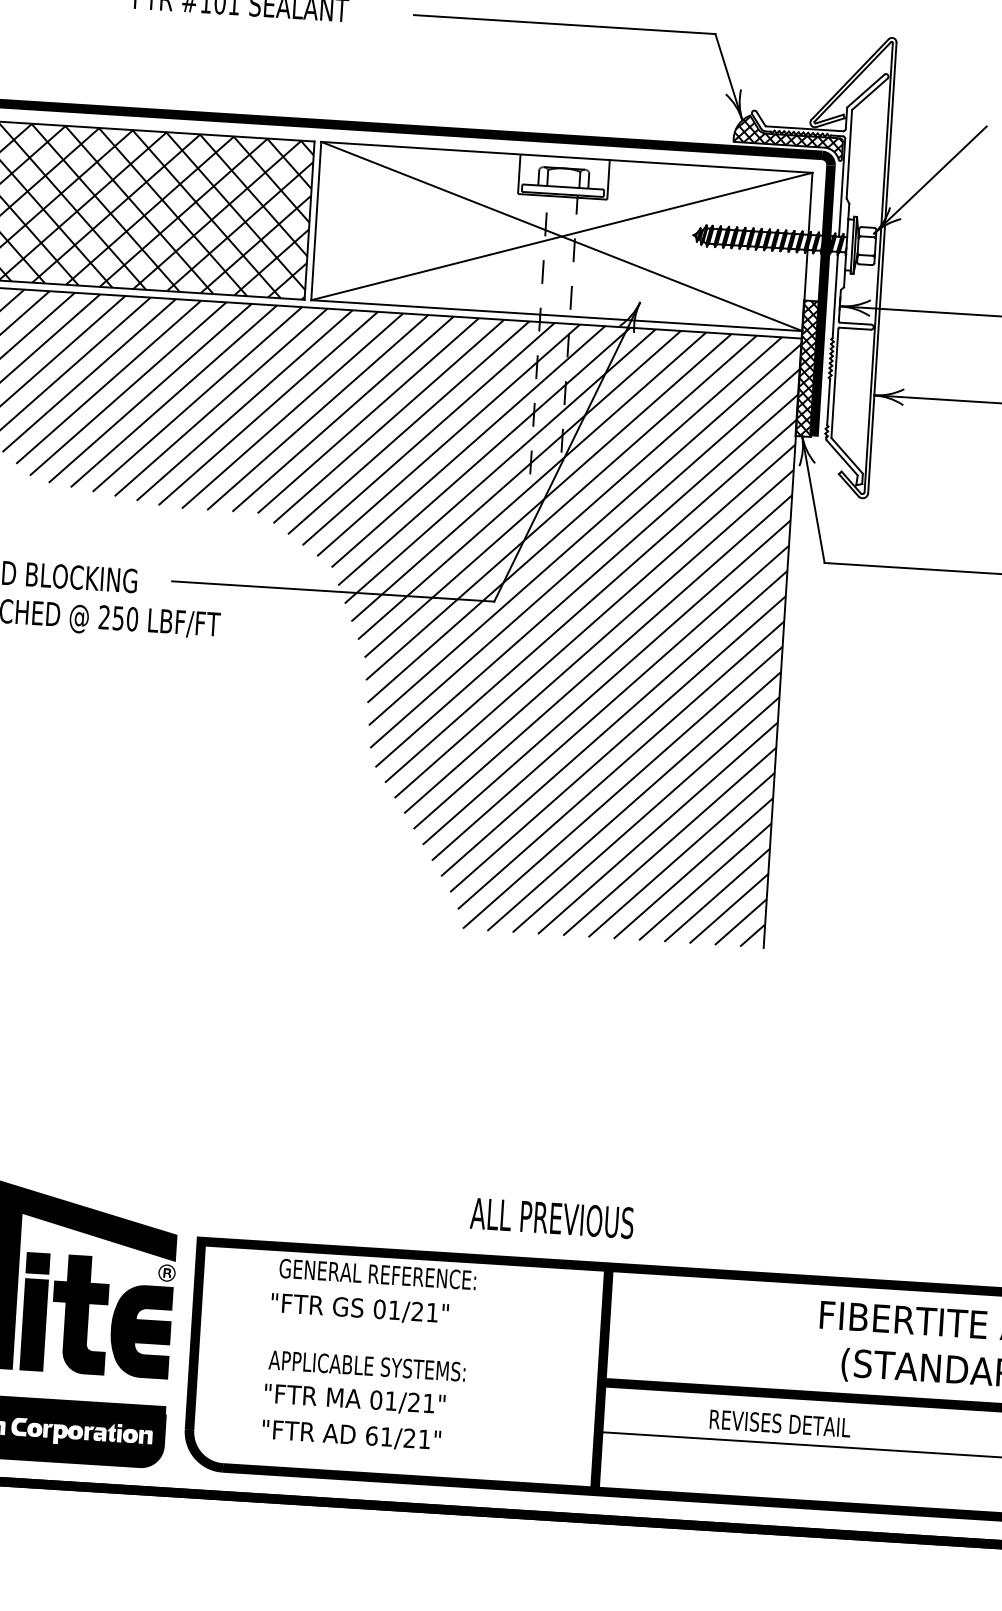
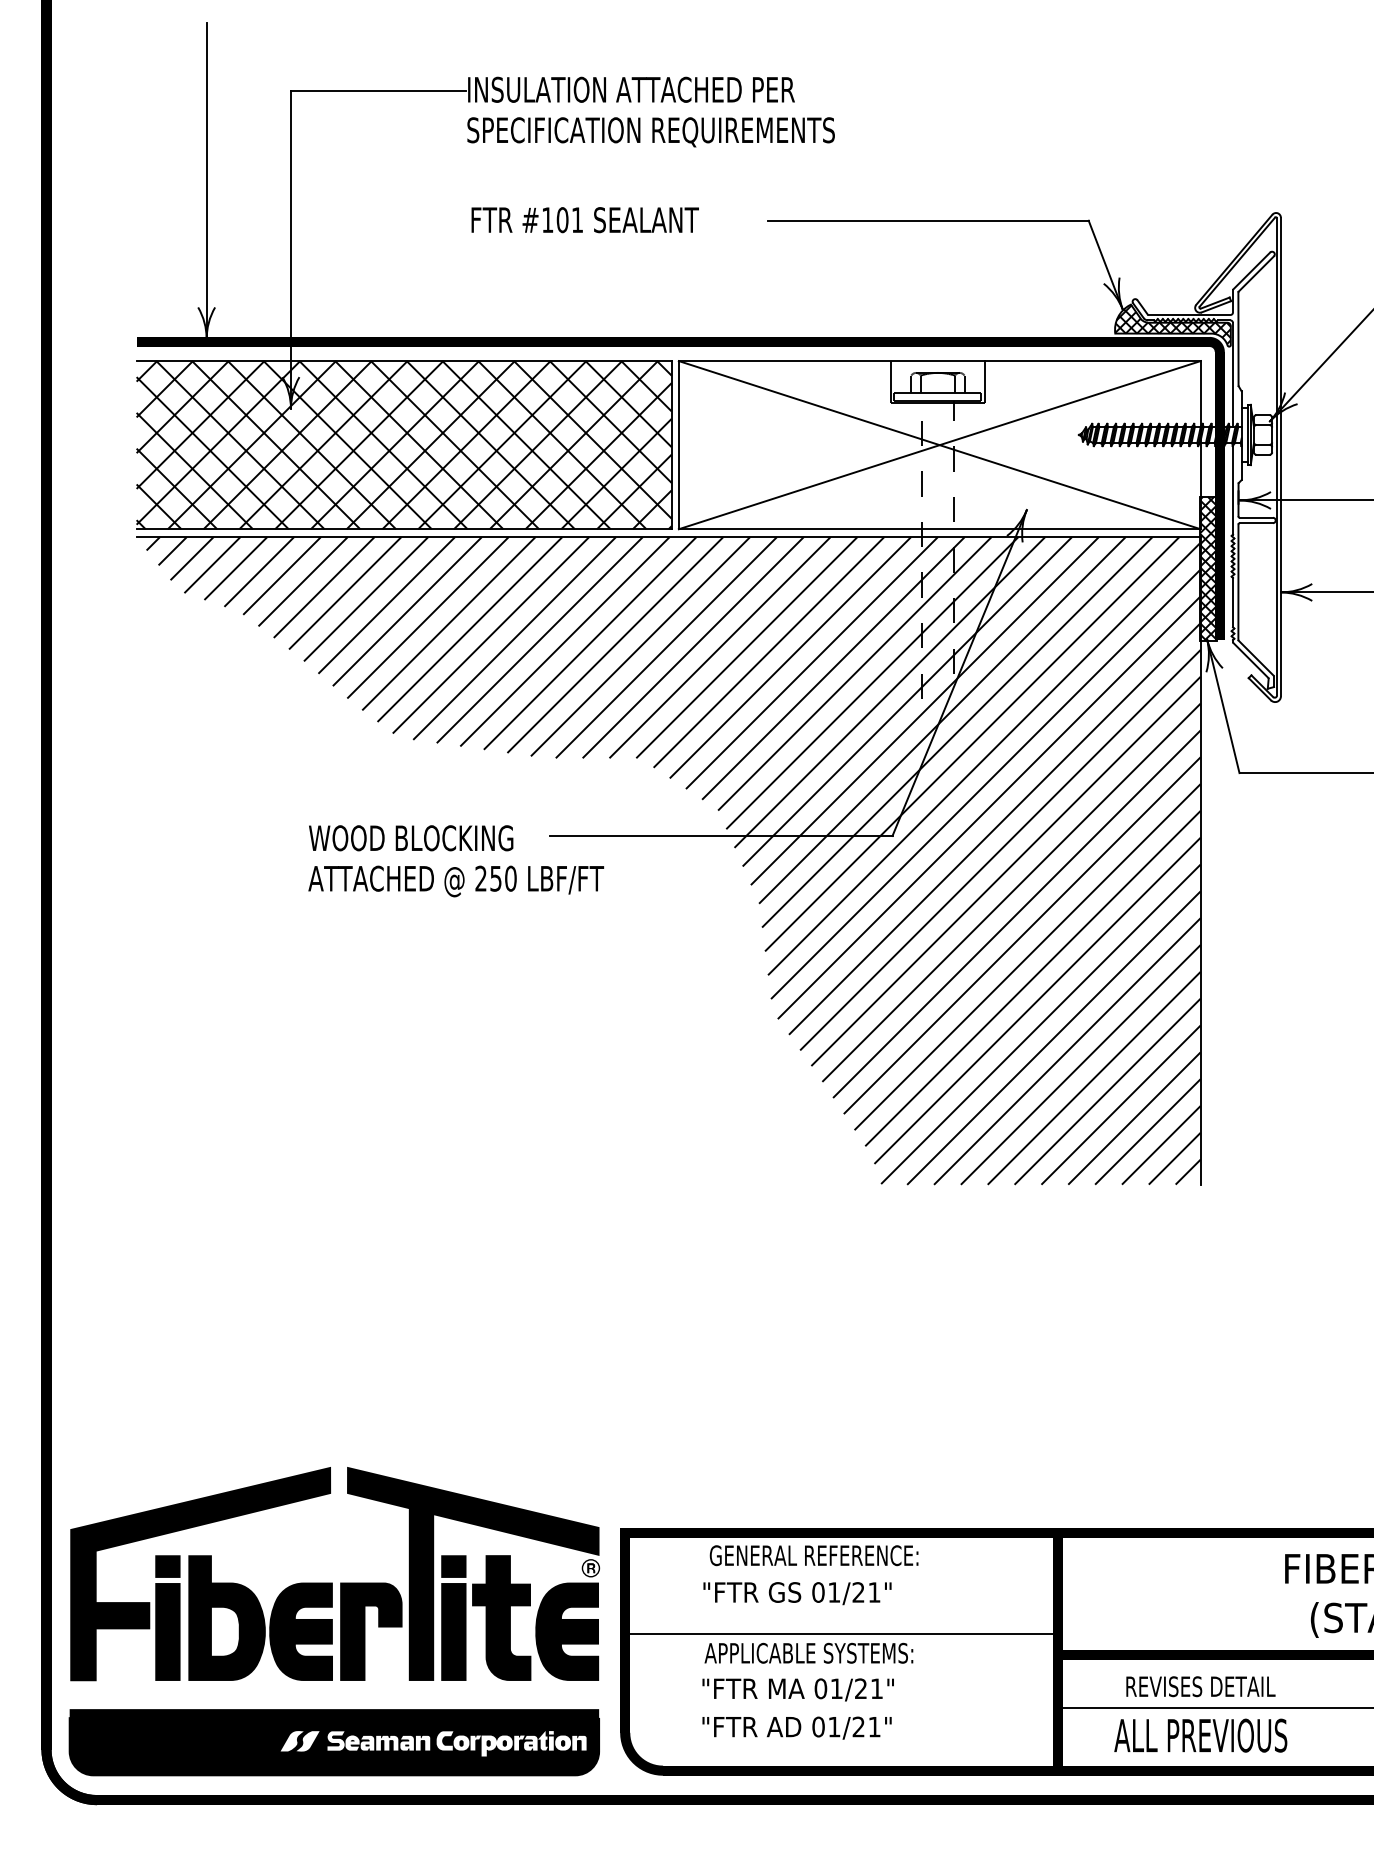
text: (551, 1218) -> (1200, 1735), moved
line: (399, 1349) -> (841, 1633), added
text: (779, 1423) -> (1200, 1686), moved
text: (371, 1435) -> (818, 1726), 61/21" -> 01/21"

